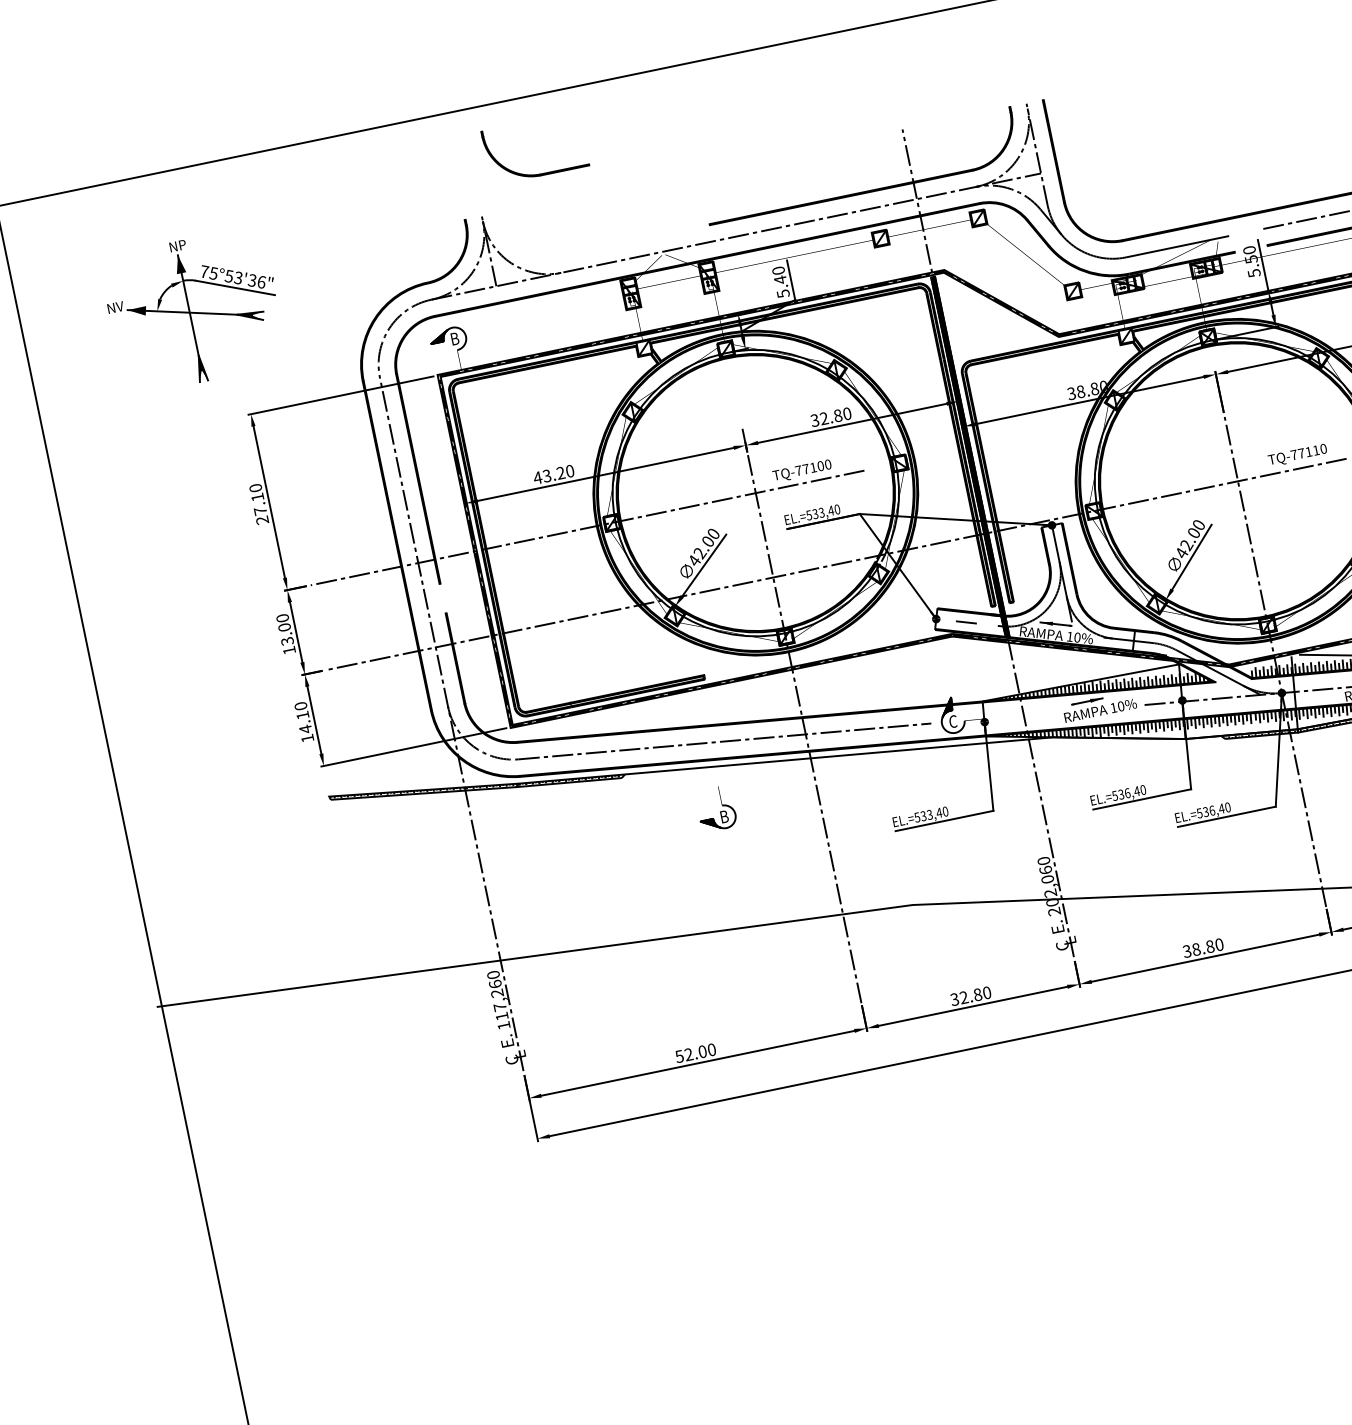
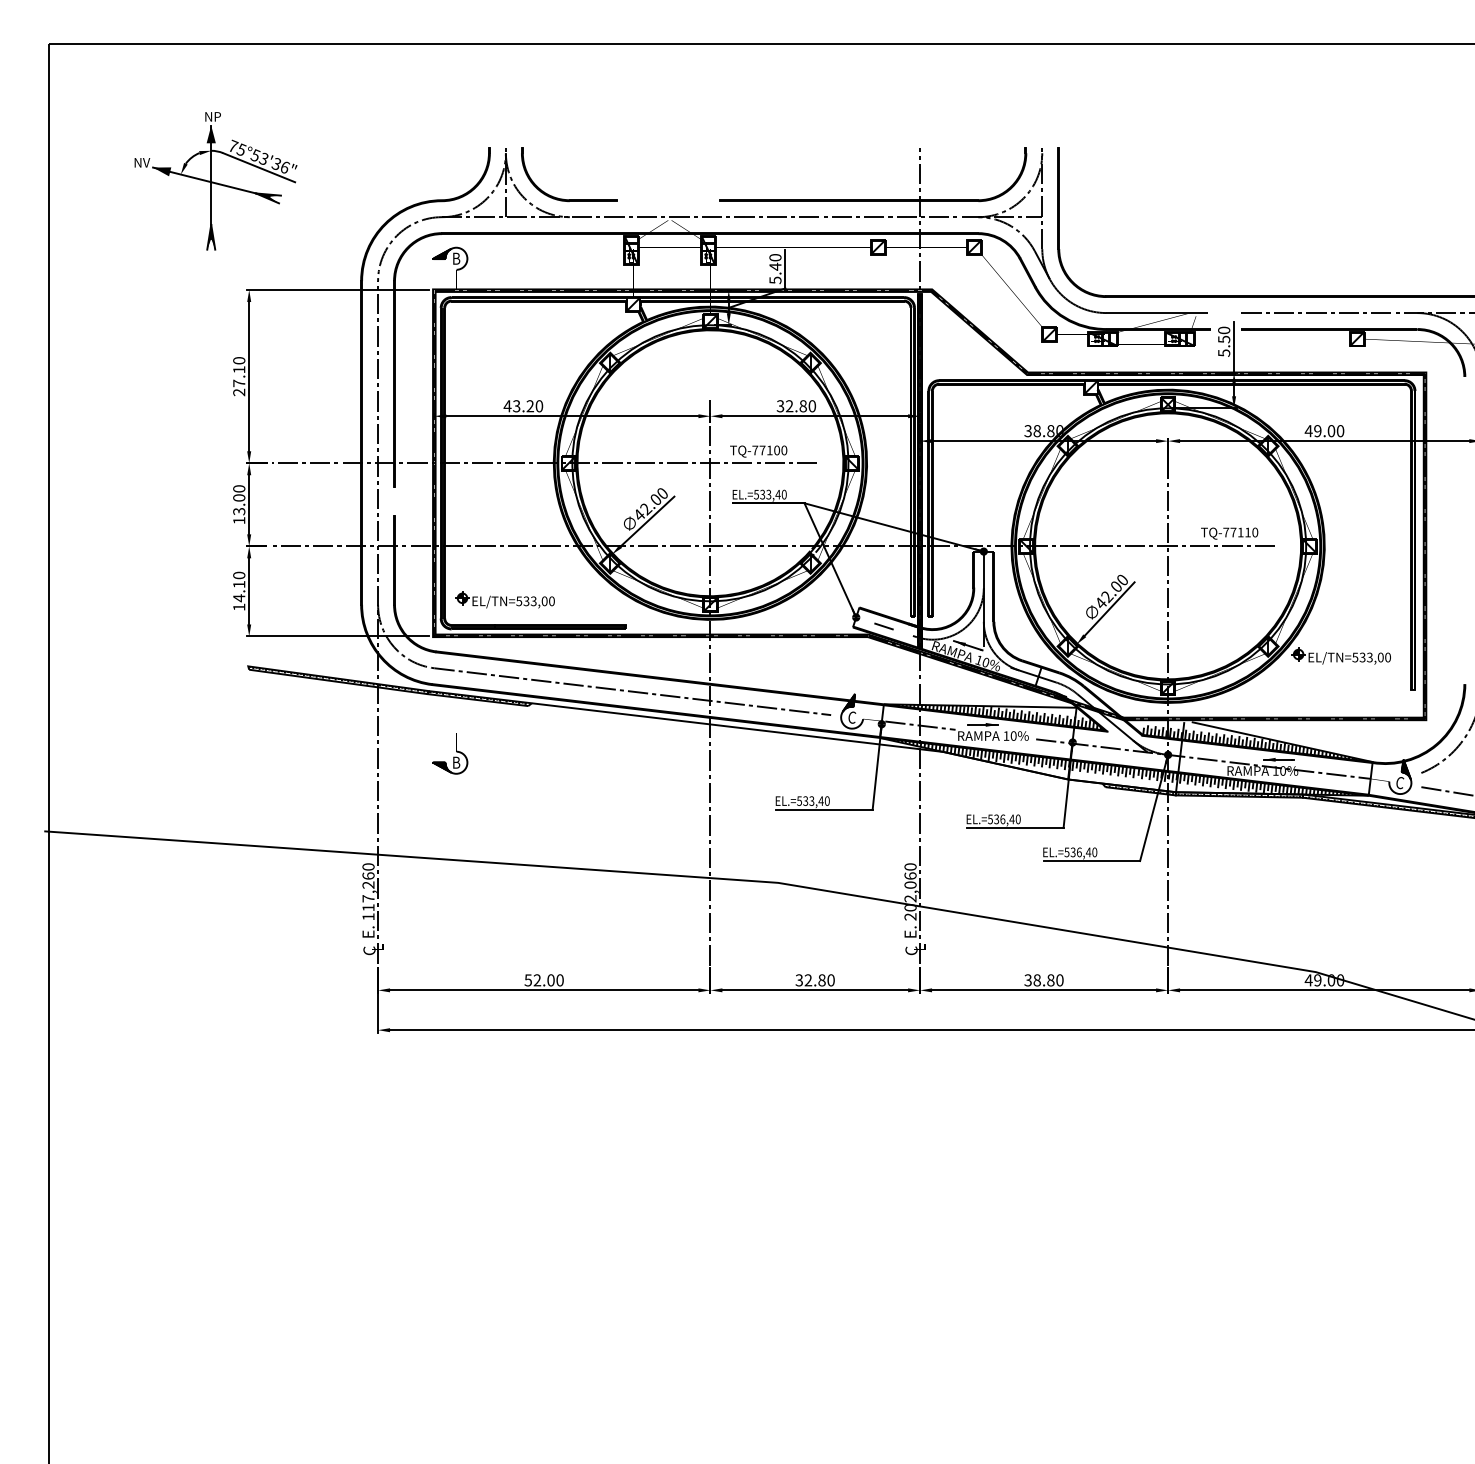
part: (534, 173) -> (563, 198), moved
part: (575, 674) -> (504, 599), added
line: (1024, 715) -> (920, 725), added
part: (716, 808) -> (450, 753), moved

